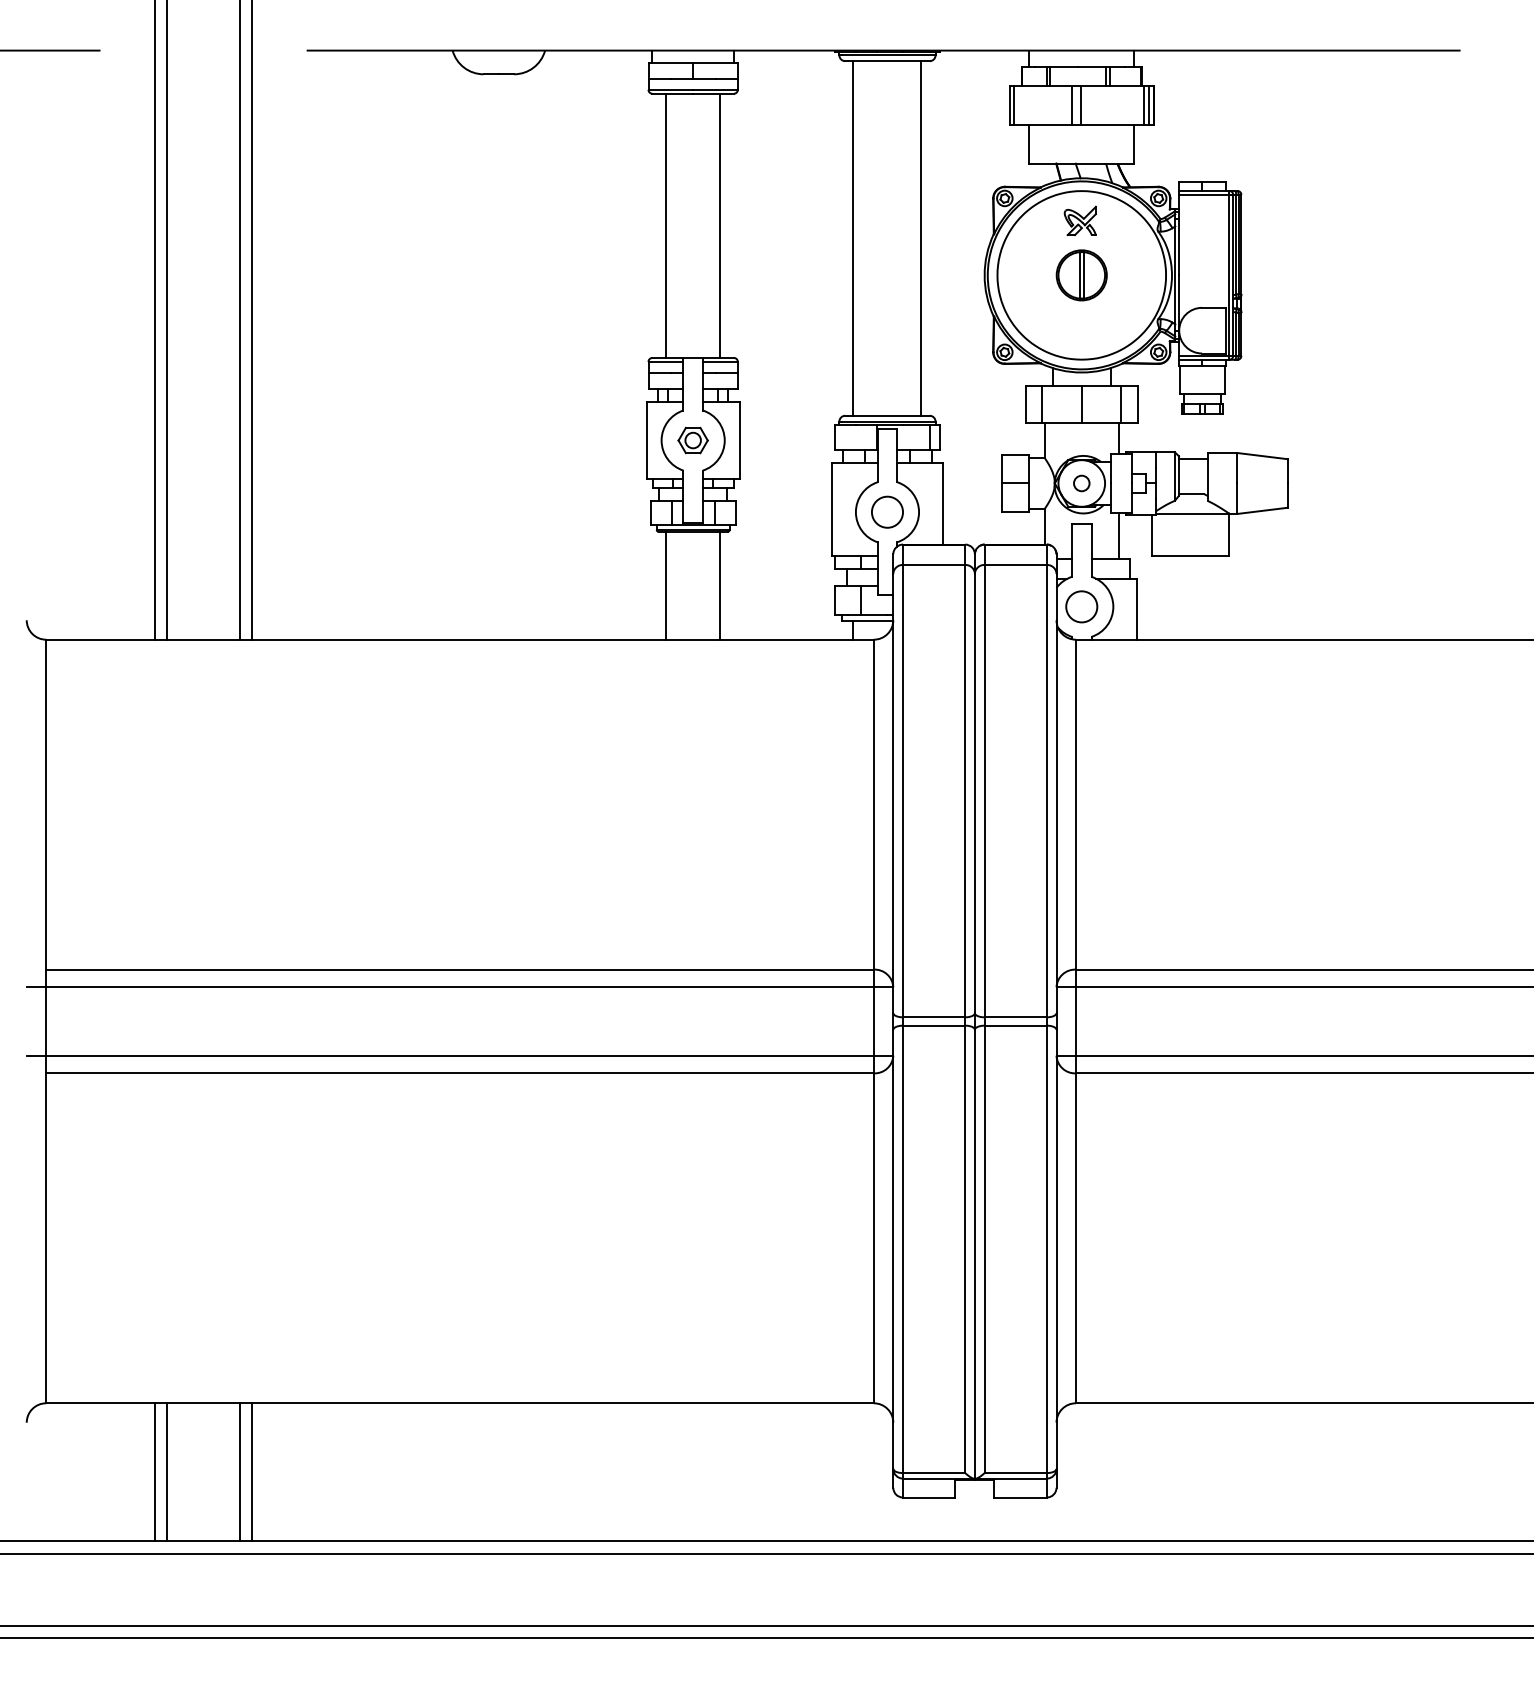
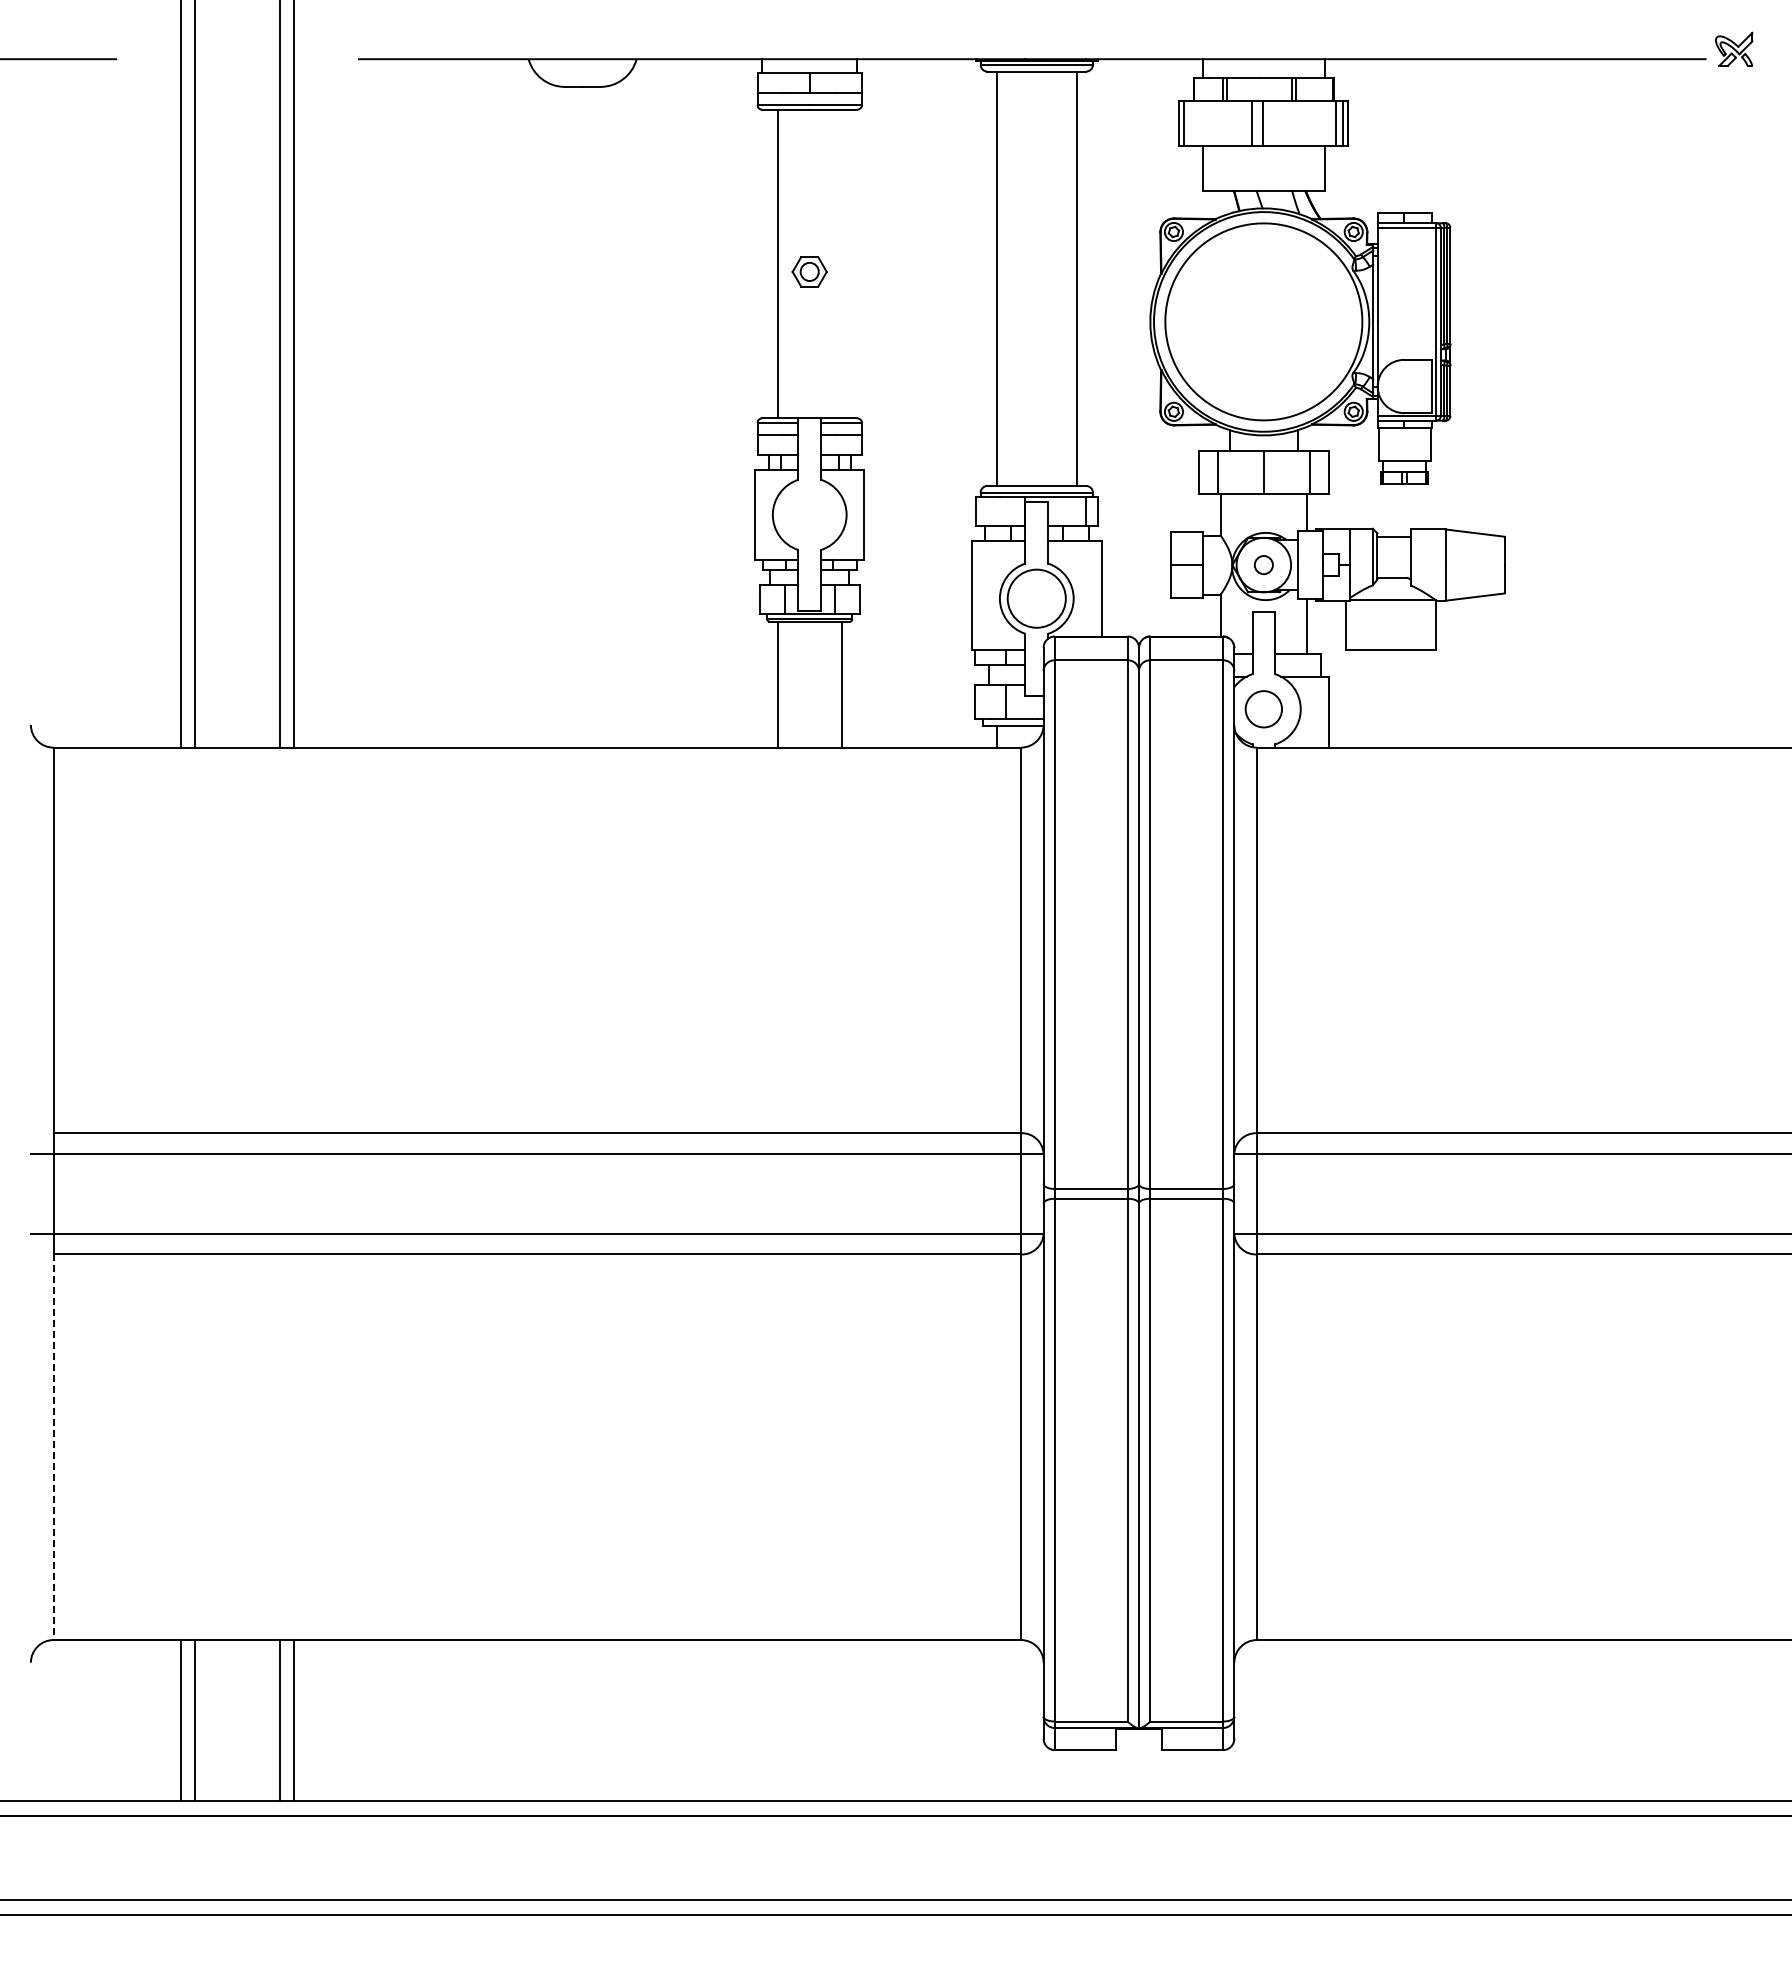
part: (1080, 220) -> (1734, 48), moved
line: (720, 225) -> (841, 263), removed
part: (1081, 275) -> (1263, 321), removed
part: (692, 440) -> (809, 271), moved
circle: (887, 512) -> (1036, 598), size x1.6
line: (46, 1238) -> (53, 1447), solid -> dashed

